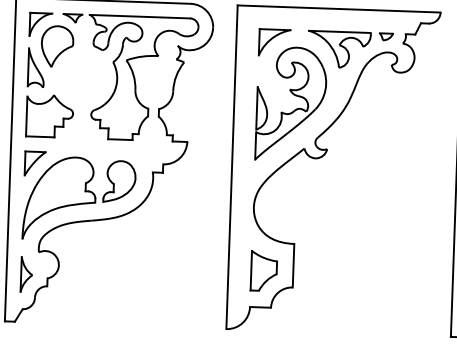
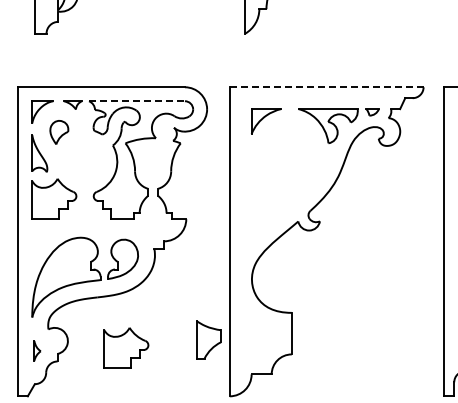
line: (338, 9) -> (326, 87), solid -> dashed
line: (139, 16) -> (136, 101), solid -> dashed
part: (57, 46) -> (59, 132), size x0.6
part: (291, 104) -> (284, 179), removed
part: (34, 164) -> (41, 245), removed
part: (263, 270) -> (208, 339), moved
part: (26, 274) -> (37, 350), size x0.6
part: (120, 274) -> (126, 347), added

